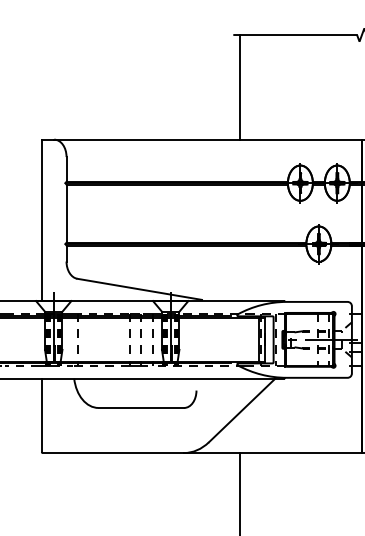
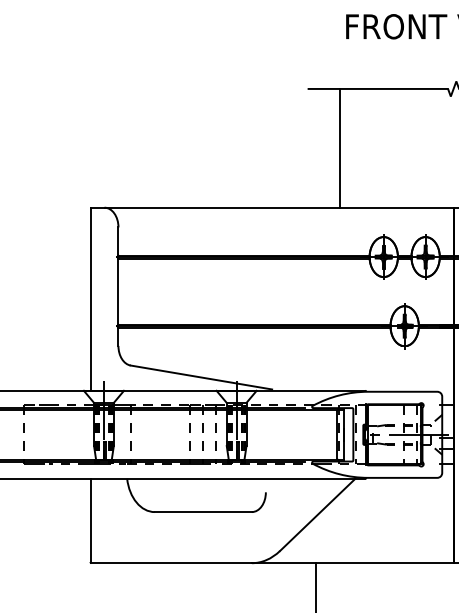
line: (240, 86) -> (339, 147), moved

